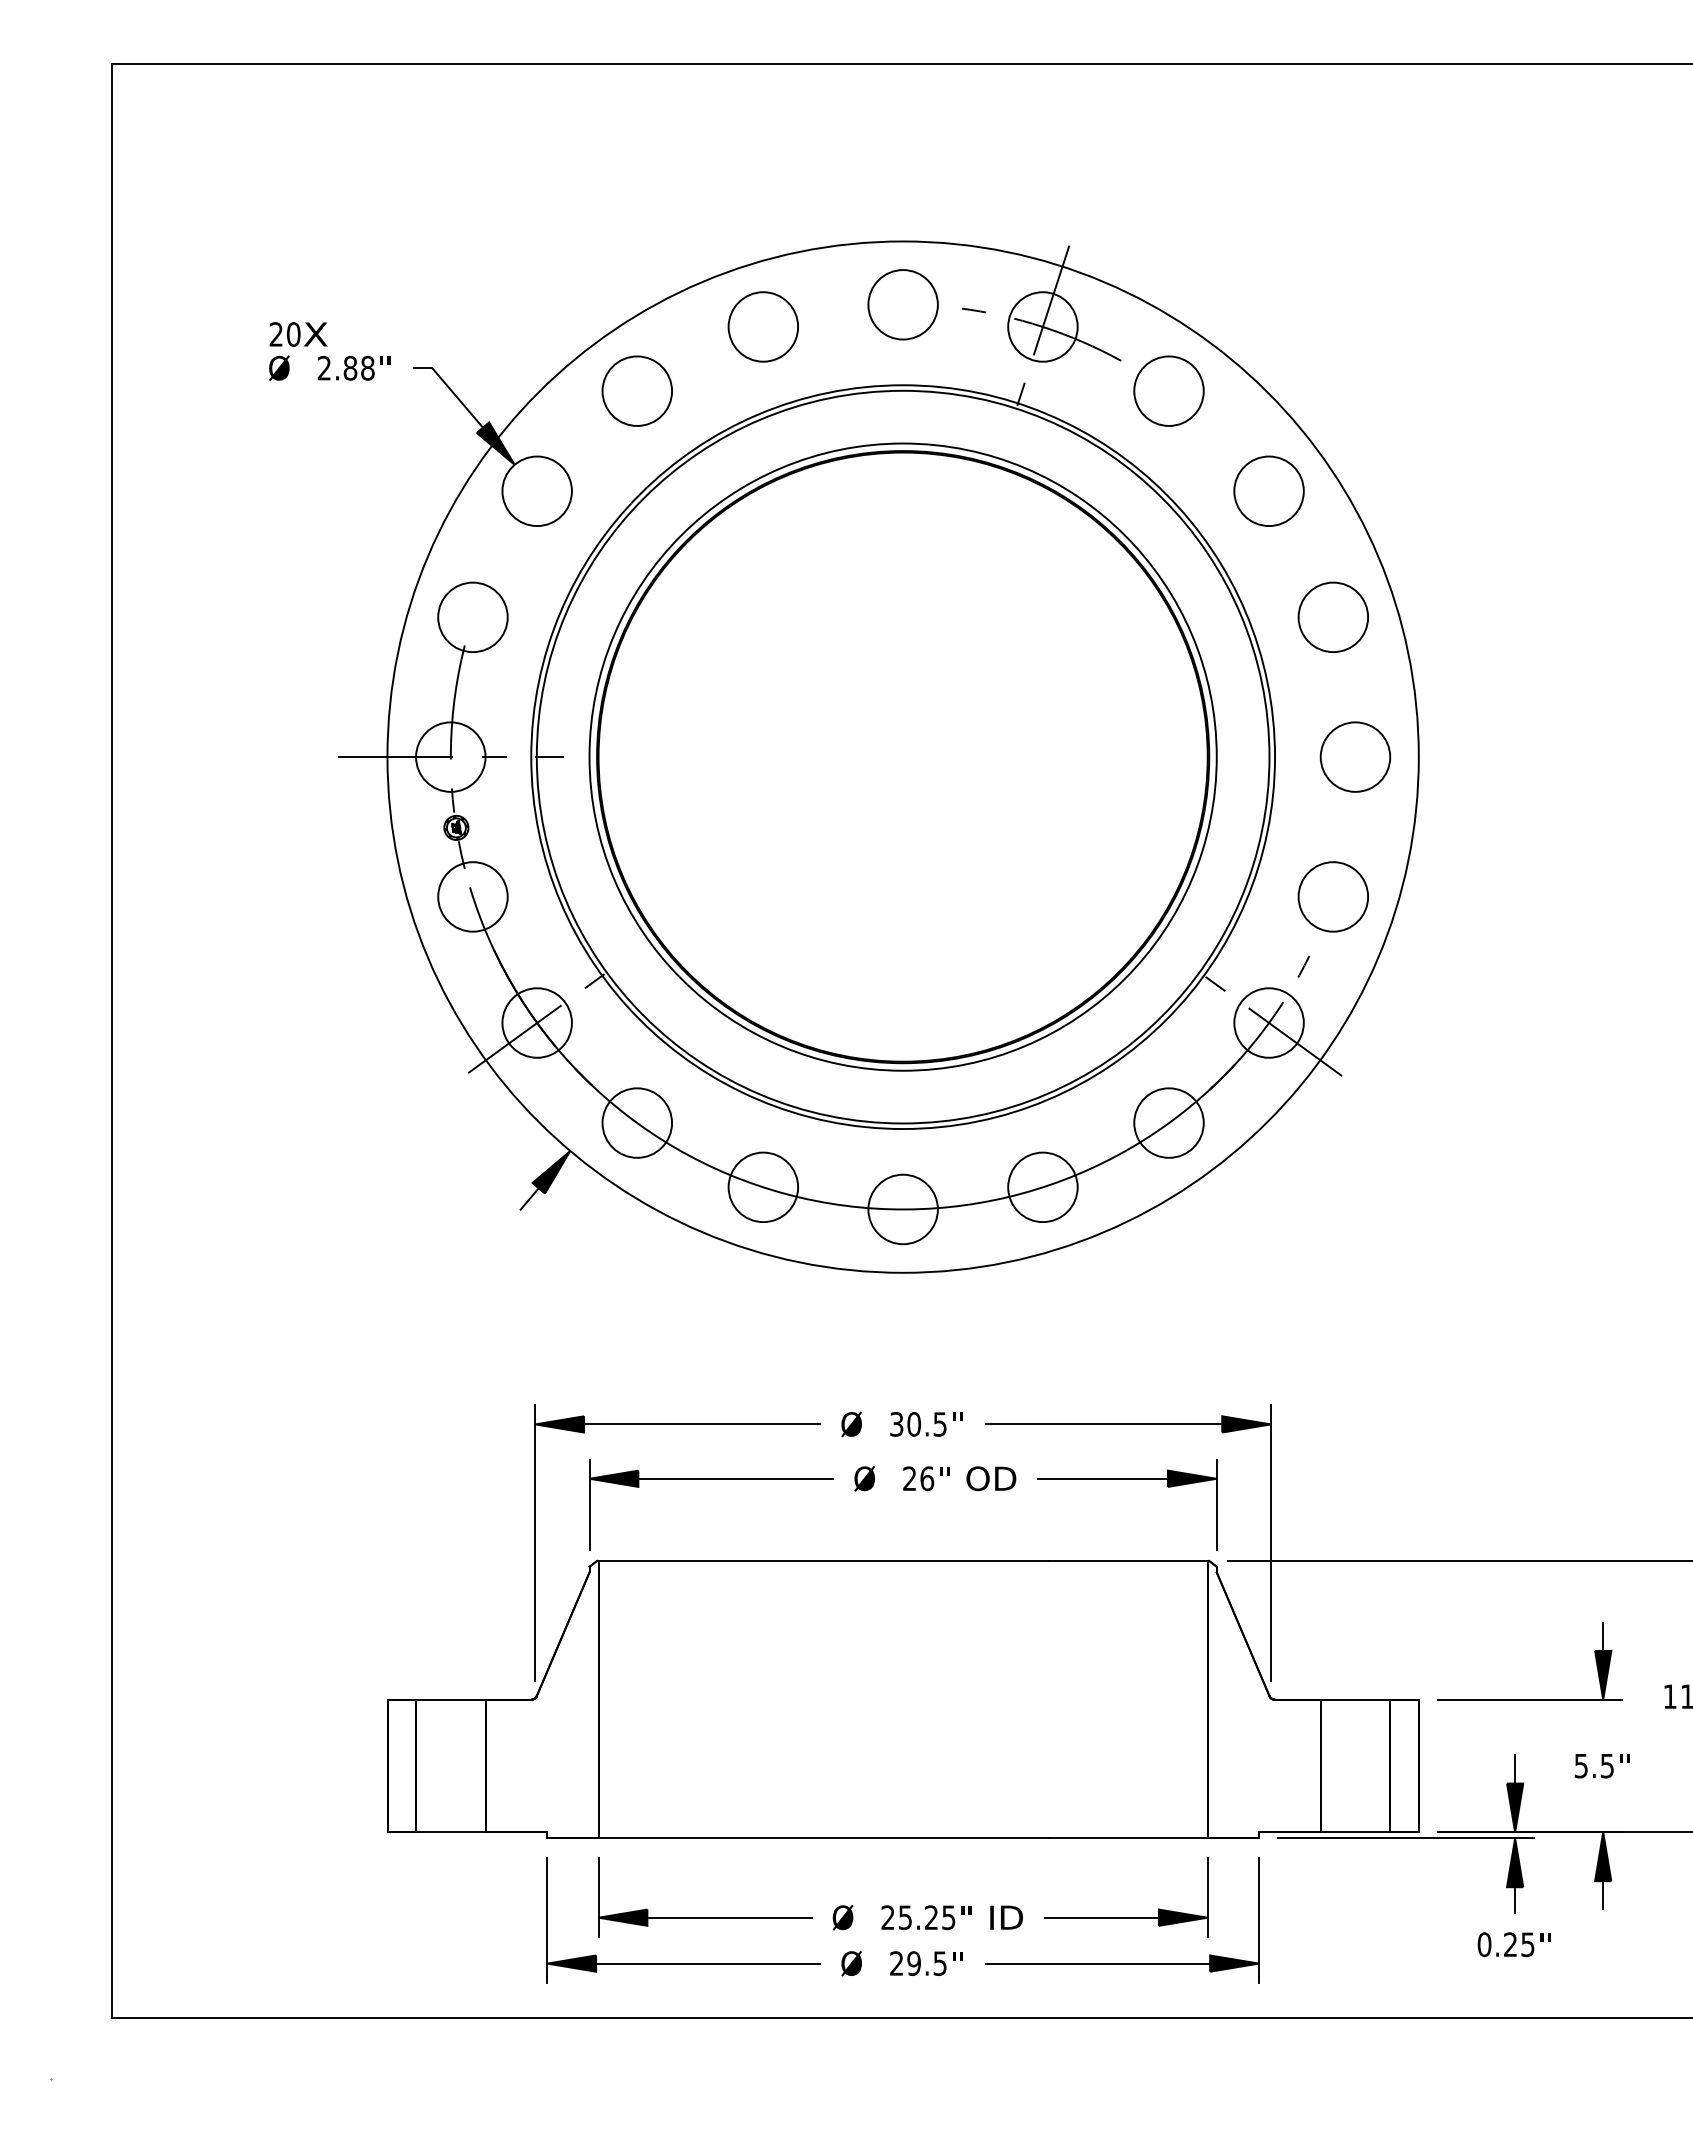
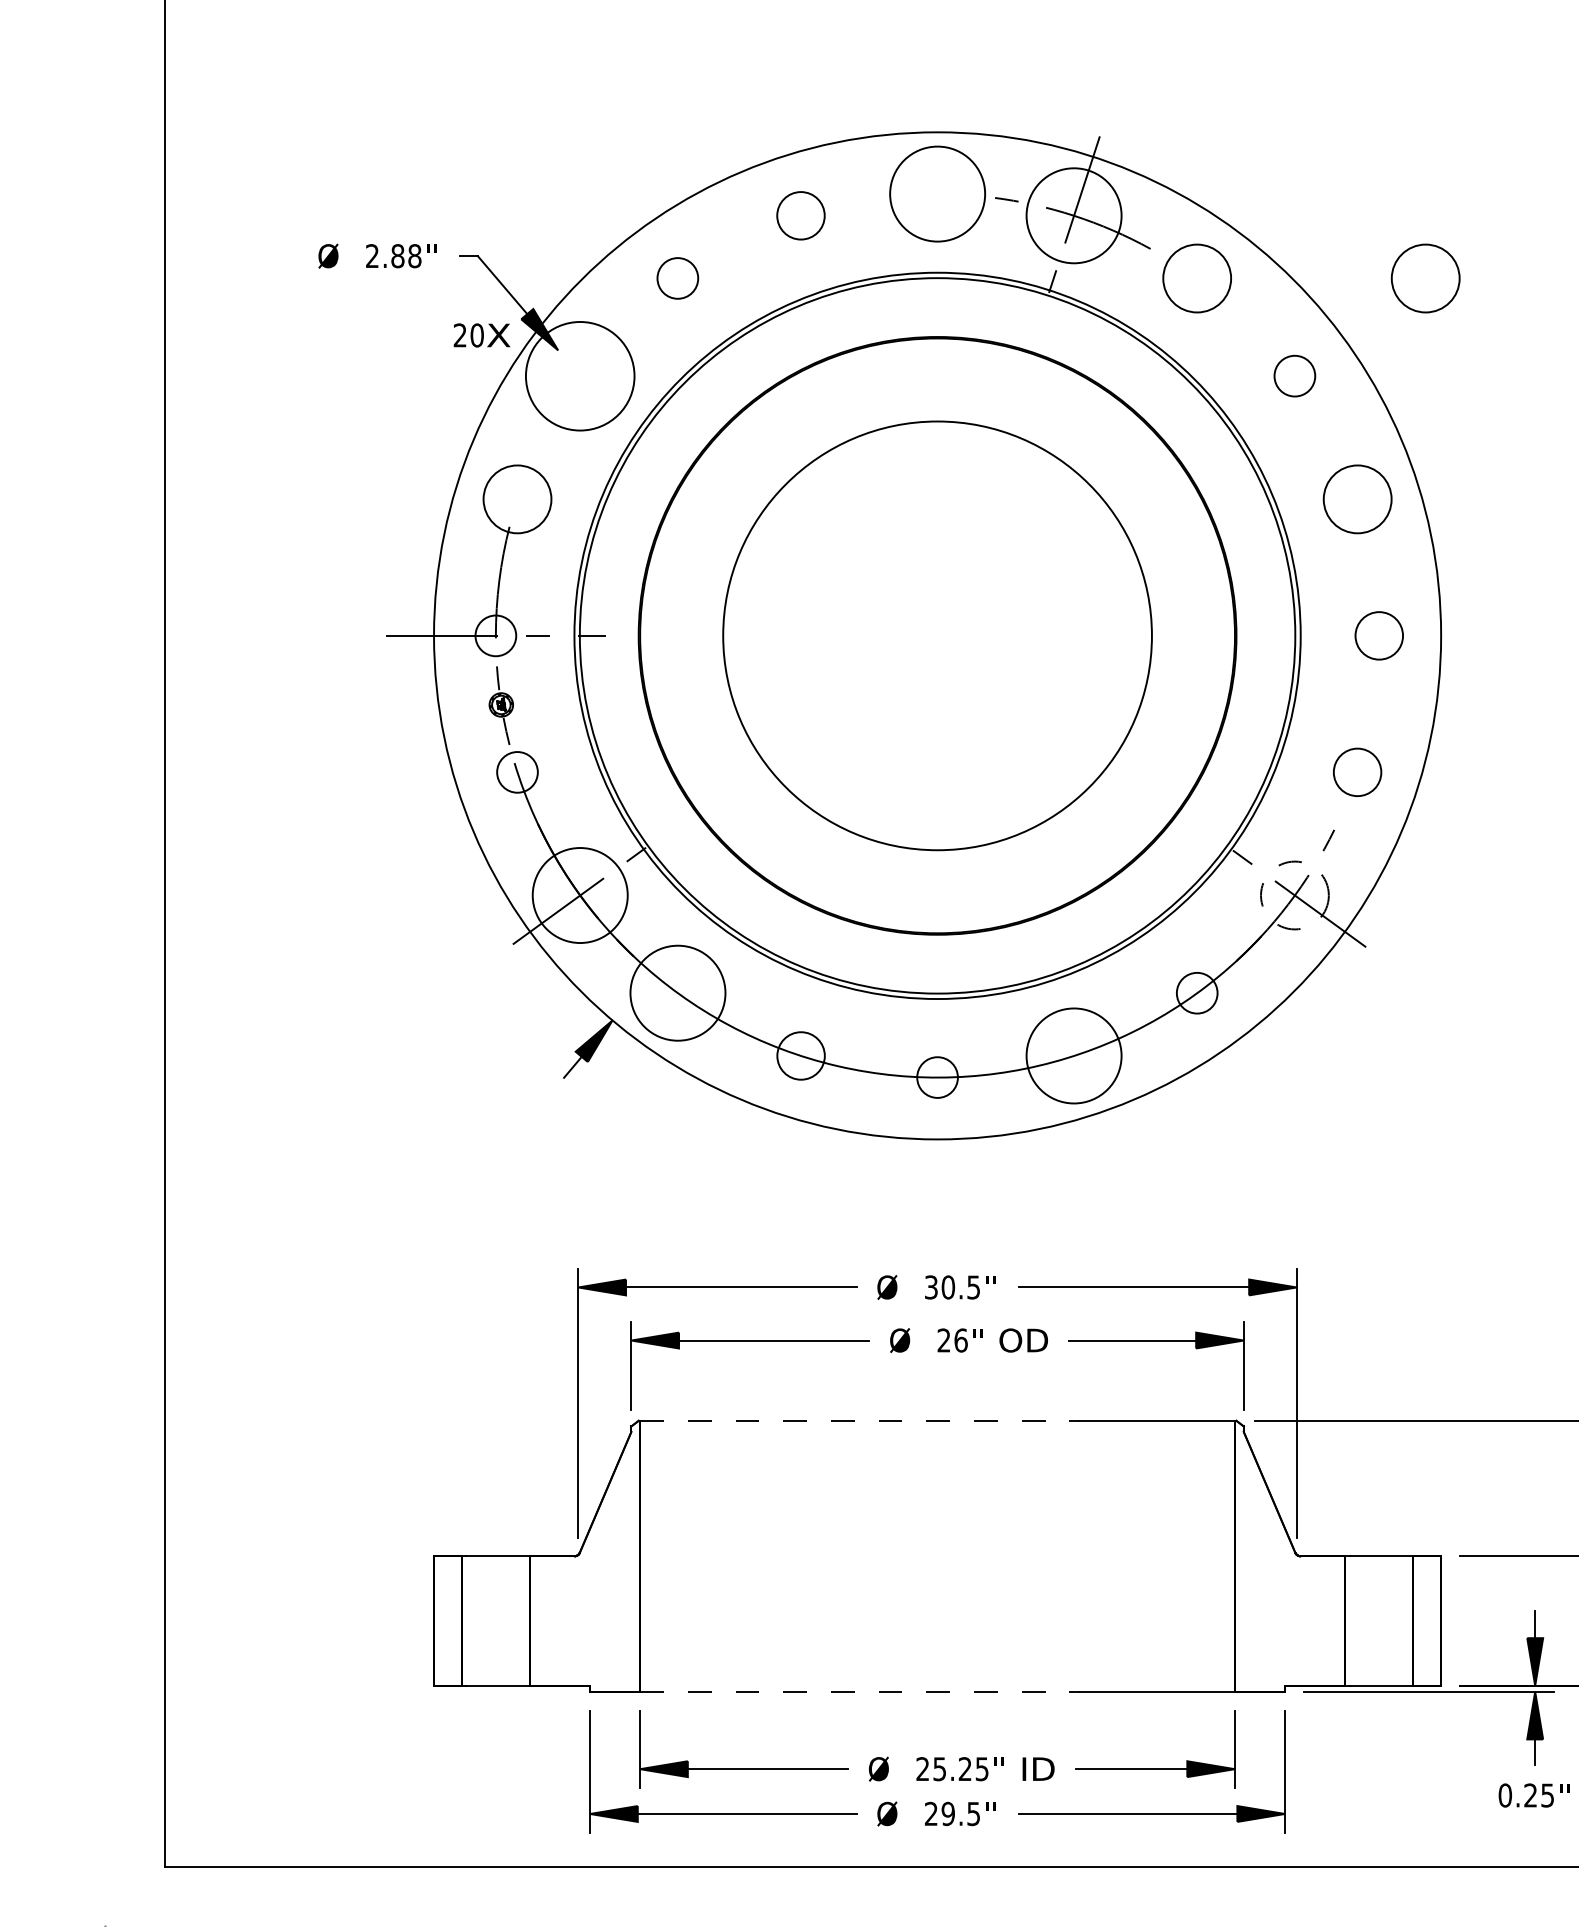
circle: (902, 304) -> (936, 193), size x1.4
circle: (762, 326) -> (800, 215), size x0.7
circle: (1042, 326) -> (1073, 215), size x1.4
text: (298, 334) -> (481, 335), moved
circle: (636, 390) -> (677, 277), size x0.6
circle: (1402, 390) -> (1425, 277), added
circle: (1268, 490) -> (1294, 375), size x0.6
circle: (536, 491) -> (579, 376), size x1.6
circle: (450, 756) -> (495, 635), size x0.6
circle: (902, 756) -> (936, 635), size x0.7
circle: (1355, 756) -> (1379, 635), size x0.7
circle: (472, 896) -> (517, 771), size x0.6
circle: (1332, 896) -> (1356, 771), size x0.7
circle: (536, 1022) -> (579, 894), size x1.4
circle: (1268, 1022) -> (1294, 894), solid -> dashed
circle: (637, 1122) -> (678, 992), size x1.4
circle: (1168, 1122) -> (1196, 992), size x0.6
circle: (763, 1187) -> (801, 1056), size x0.7
circle: (1042, 1187) -> (1073, 1056), size x1.4
circle: (902, 1209) -> (936, 1077), size x0.6
line: (824, 1560) -> (860, 1420), solid -> dashed
line: (824, 1838) -> (860, 1691), solid -> dashed

